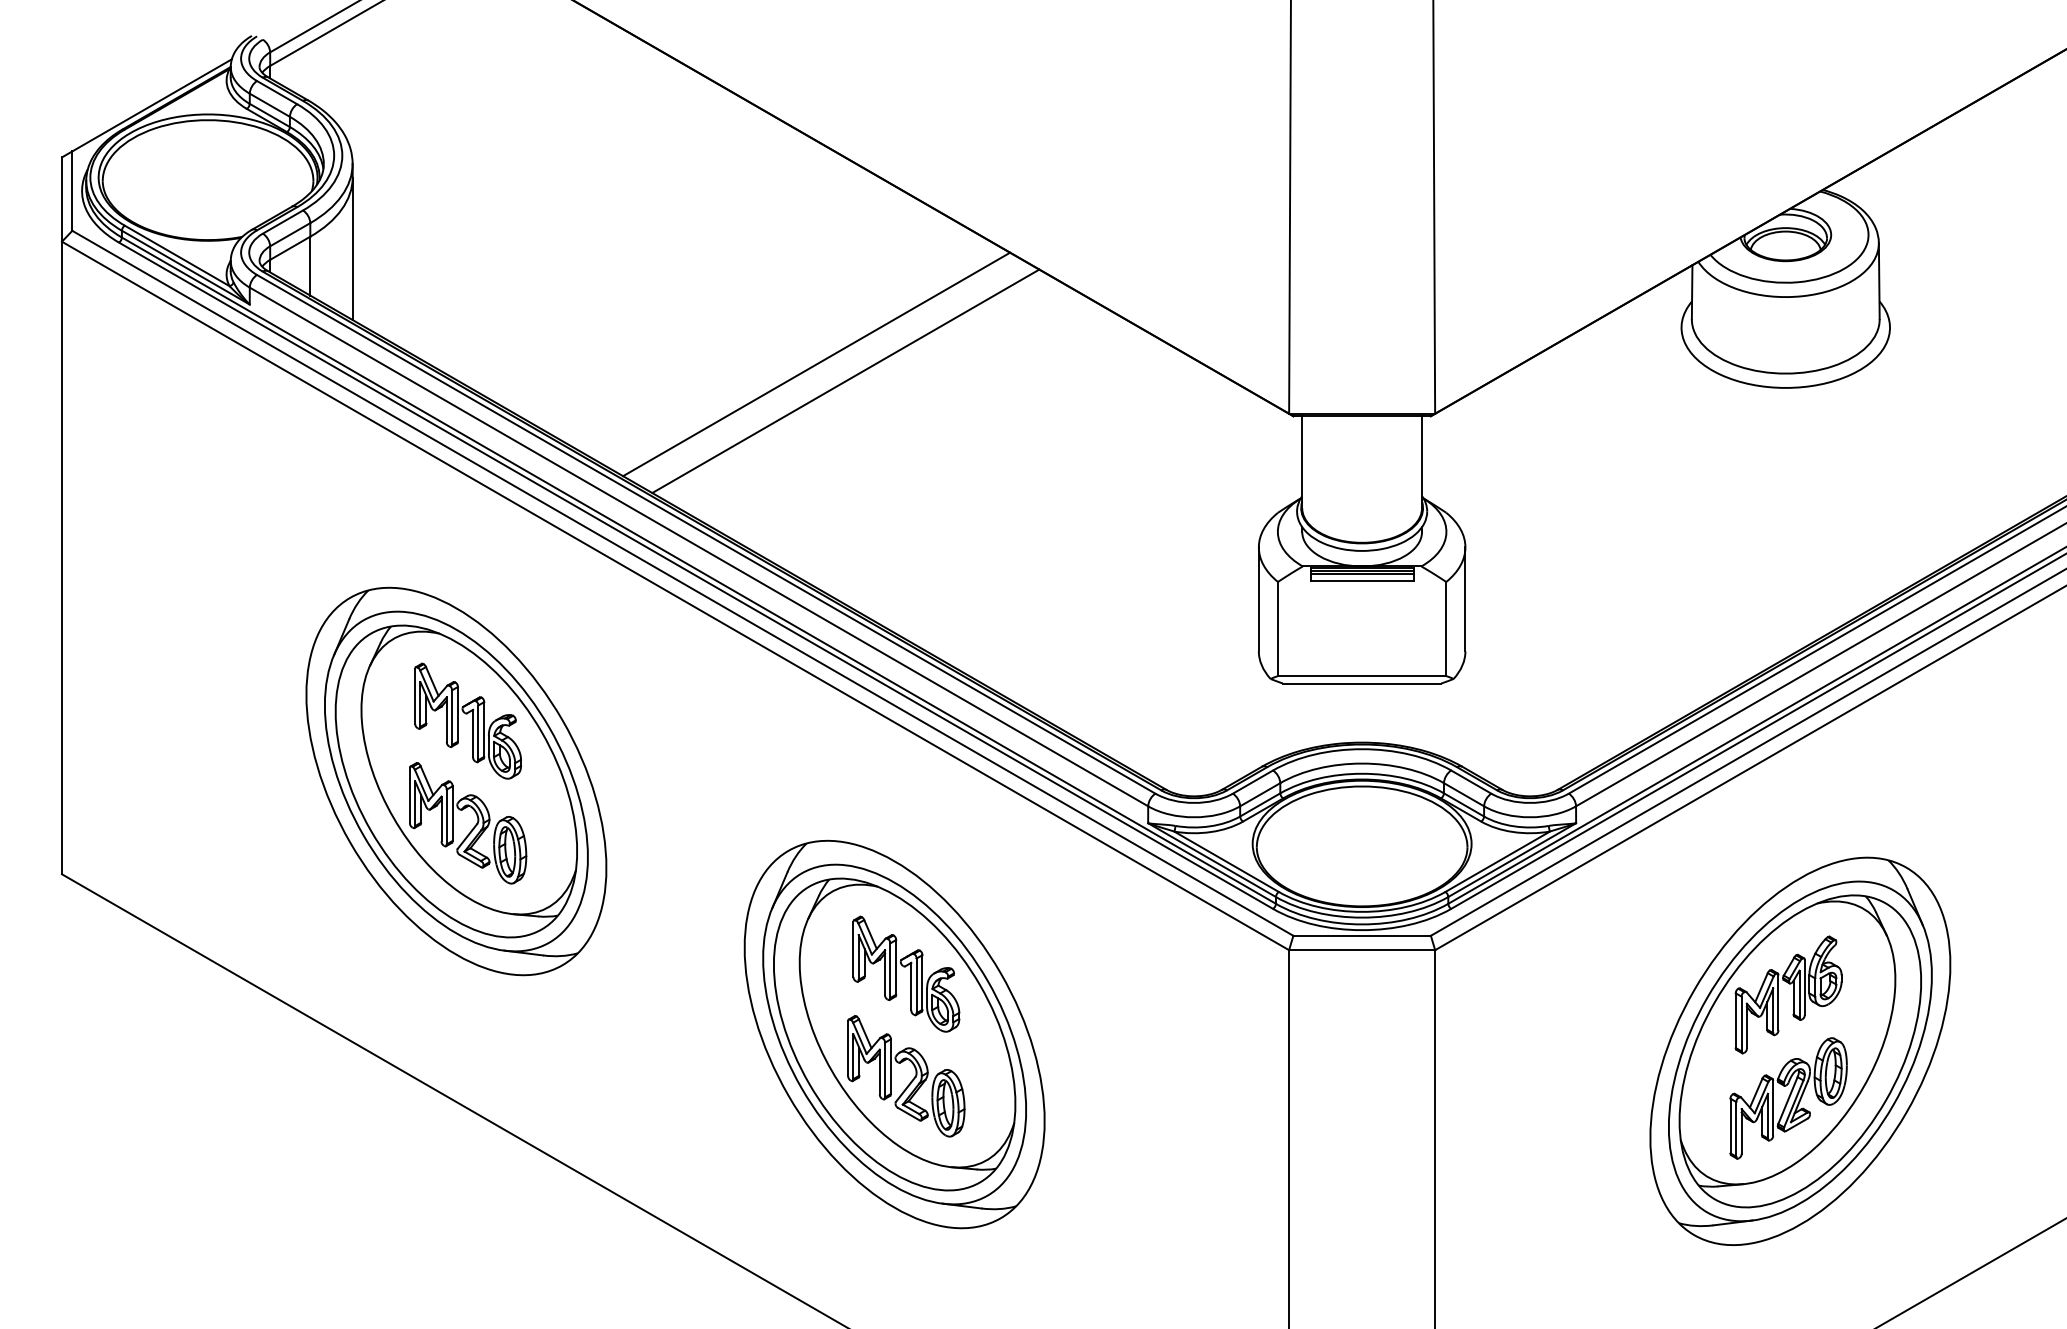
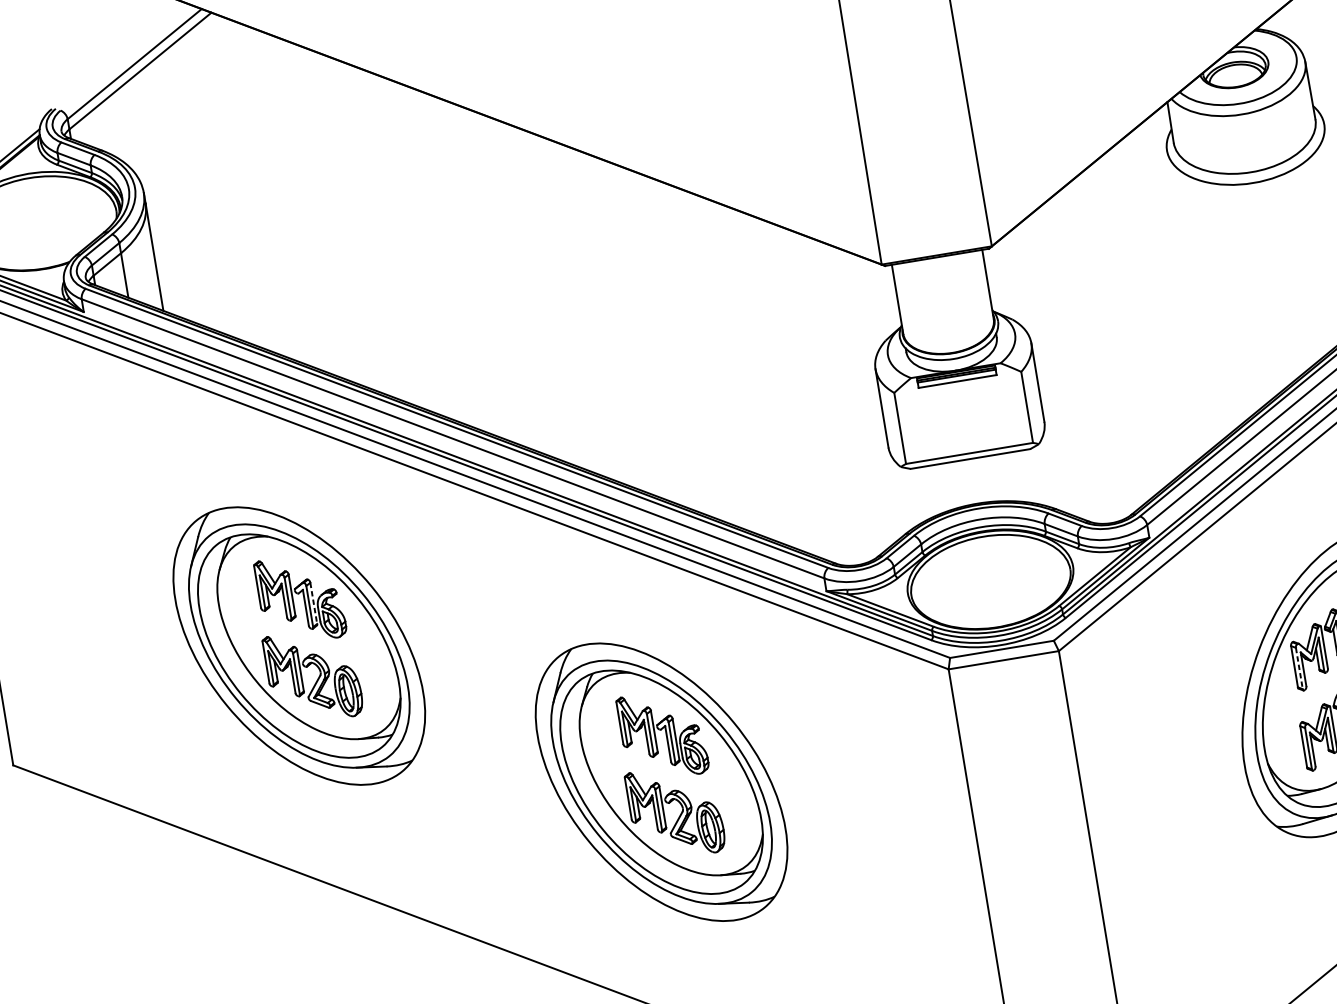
line: (816, 364) -> (518, 286), removed
line: (845, 381) -> (542, 295), removed
line: (484, 729) -> (314, 603), solid -> dashed
line: (1741, 1024) -> (1299, 668), solid -> dashed

